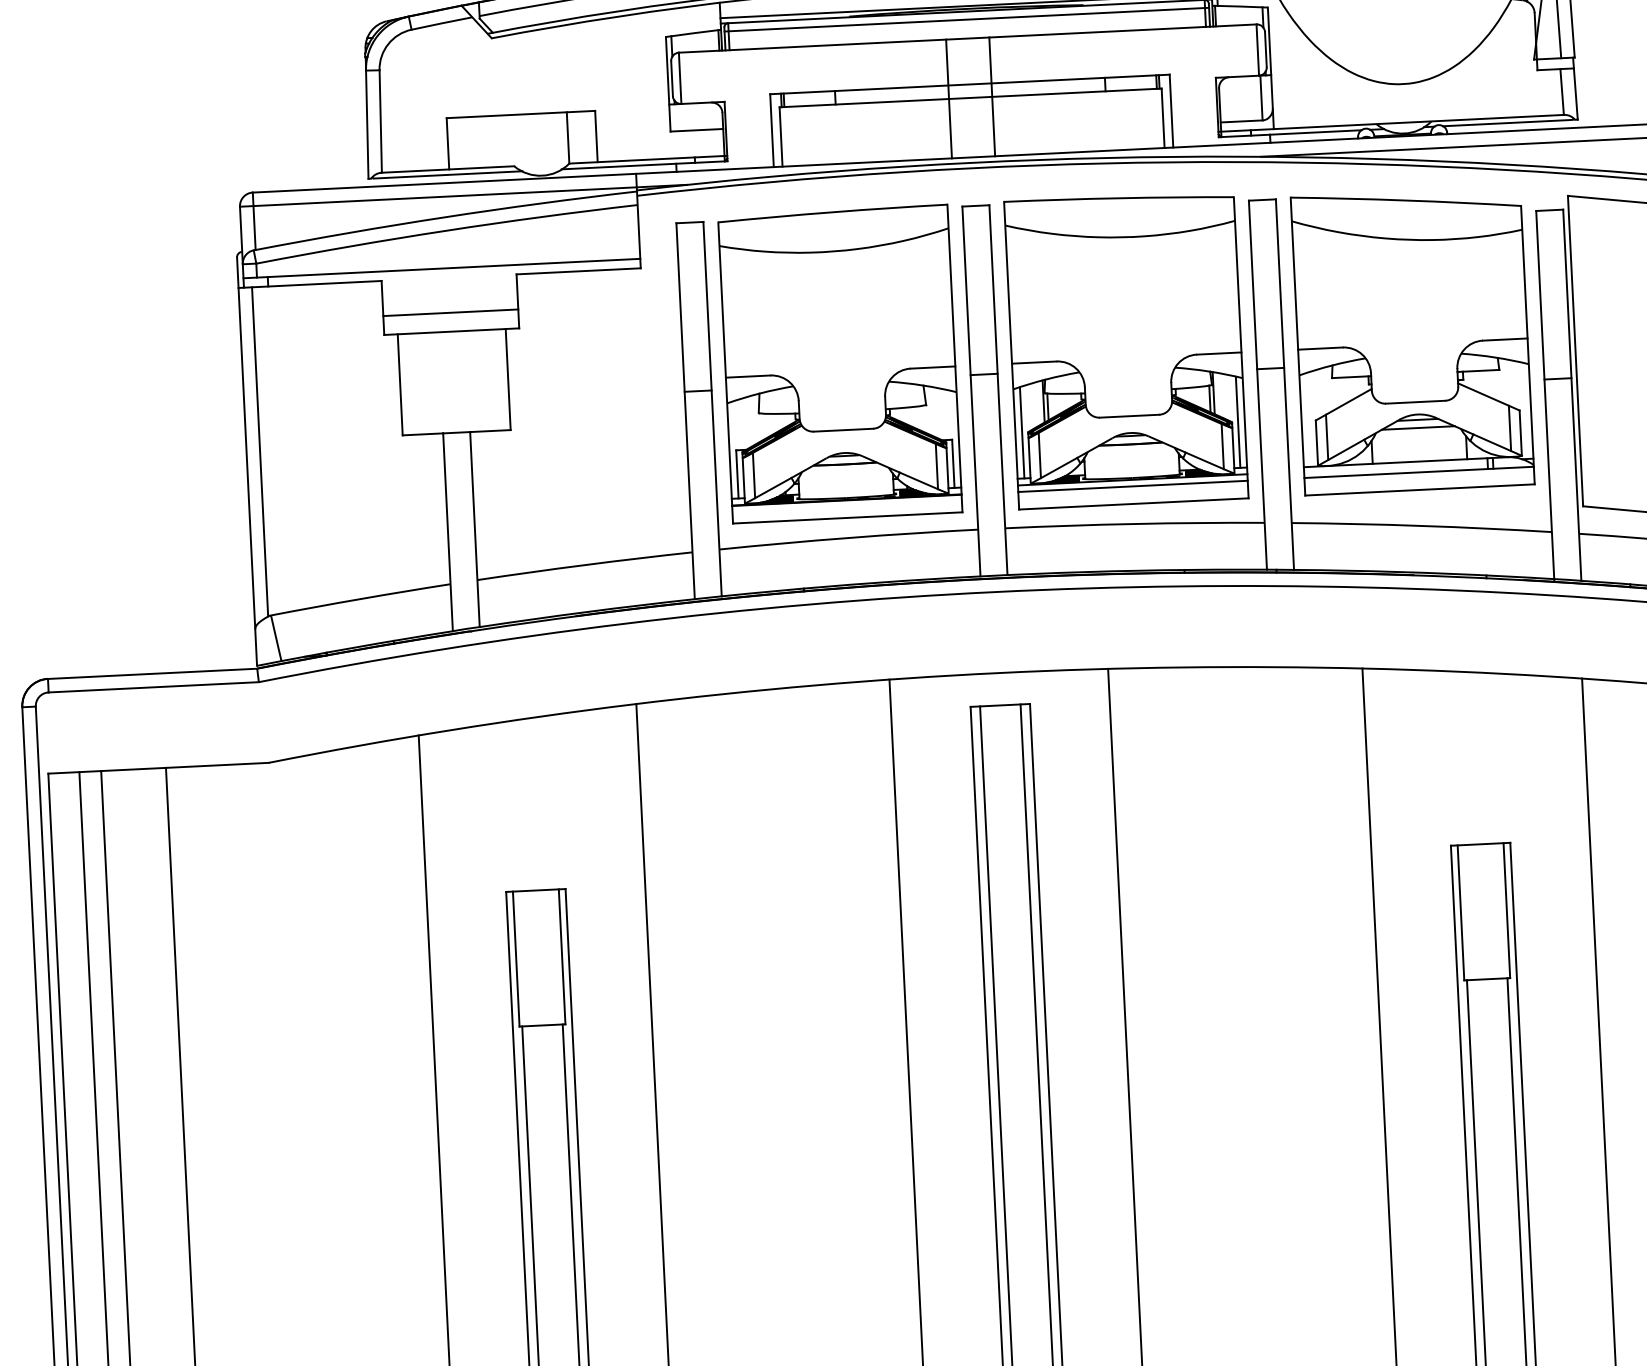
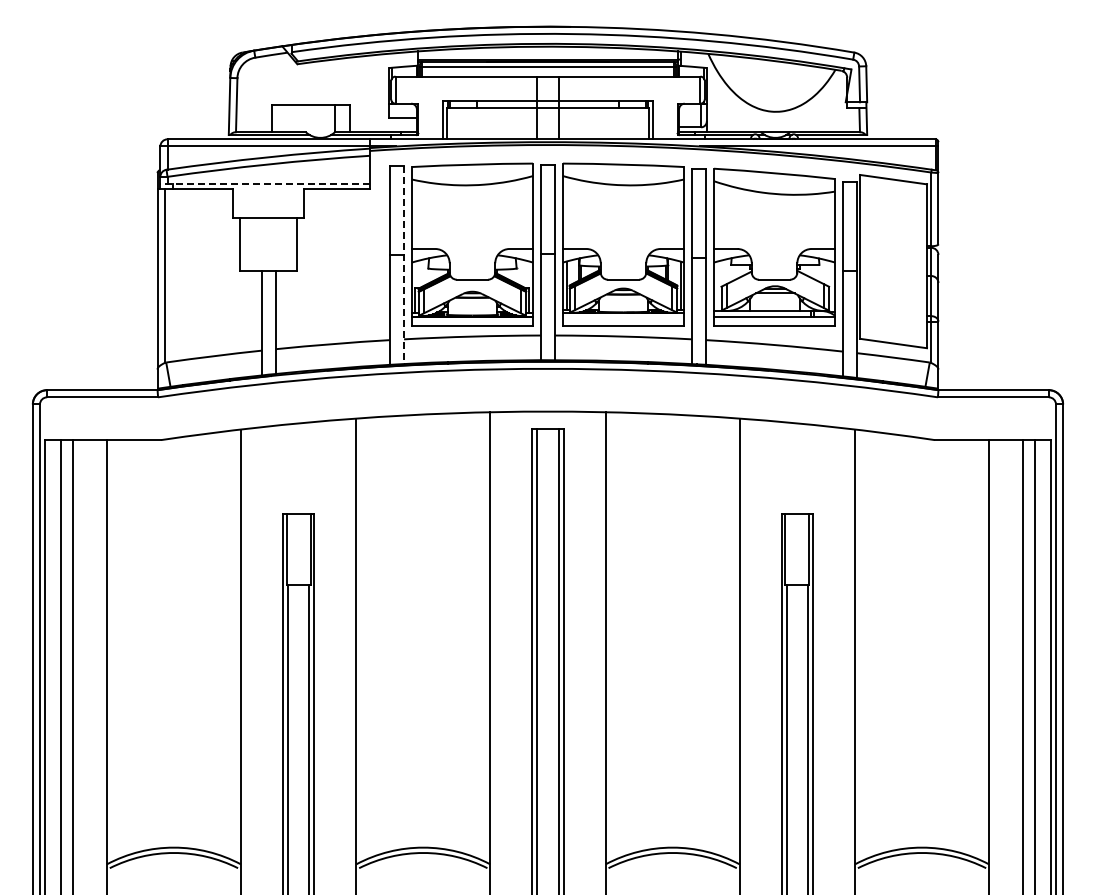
line: (442, 269) -> (265, 184), solid -> dashed
line: (450, 312) -> (268, 207), removed
line: (713, 409) -> (404, 265), solid -> dashed
line: (1132, 485) -> (623, 316), removed

